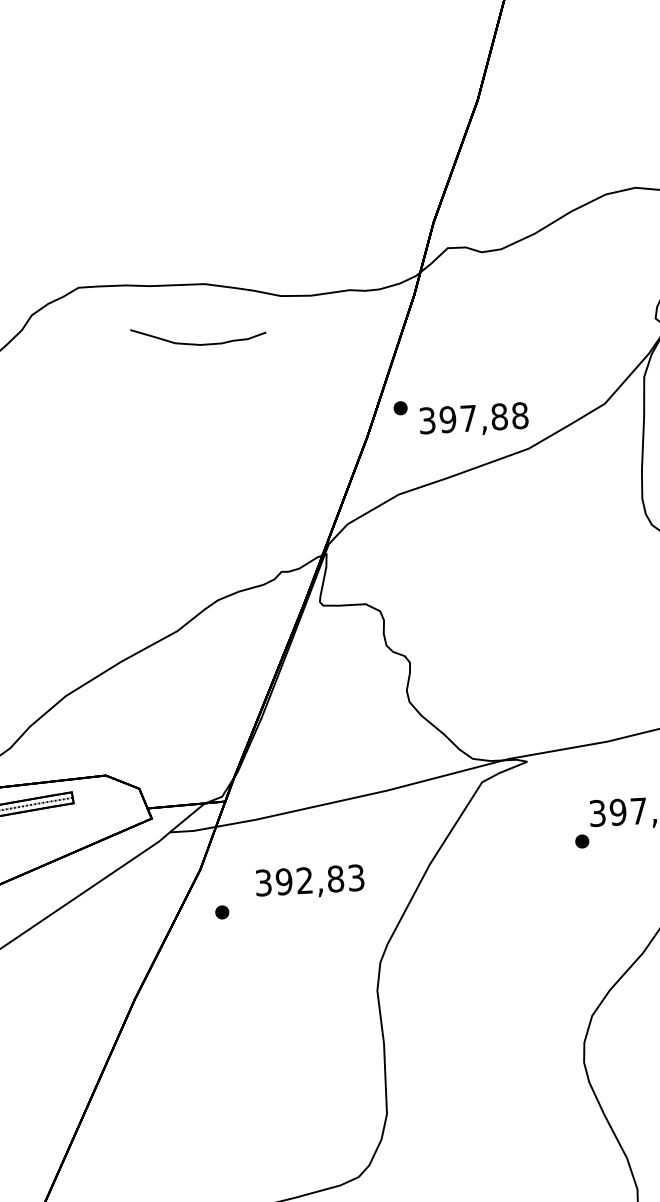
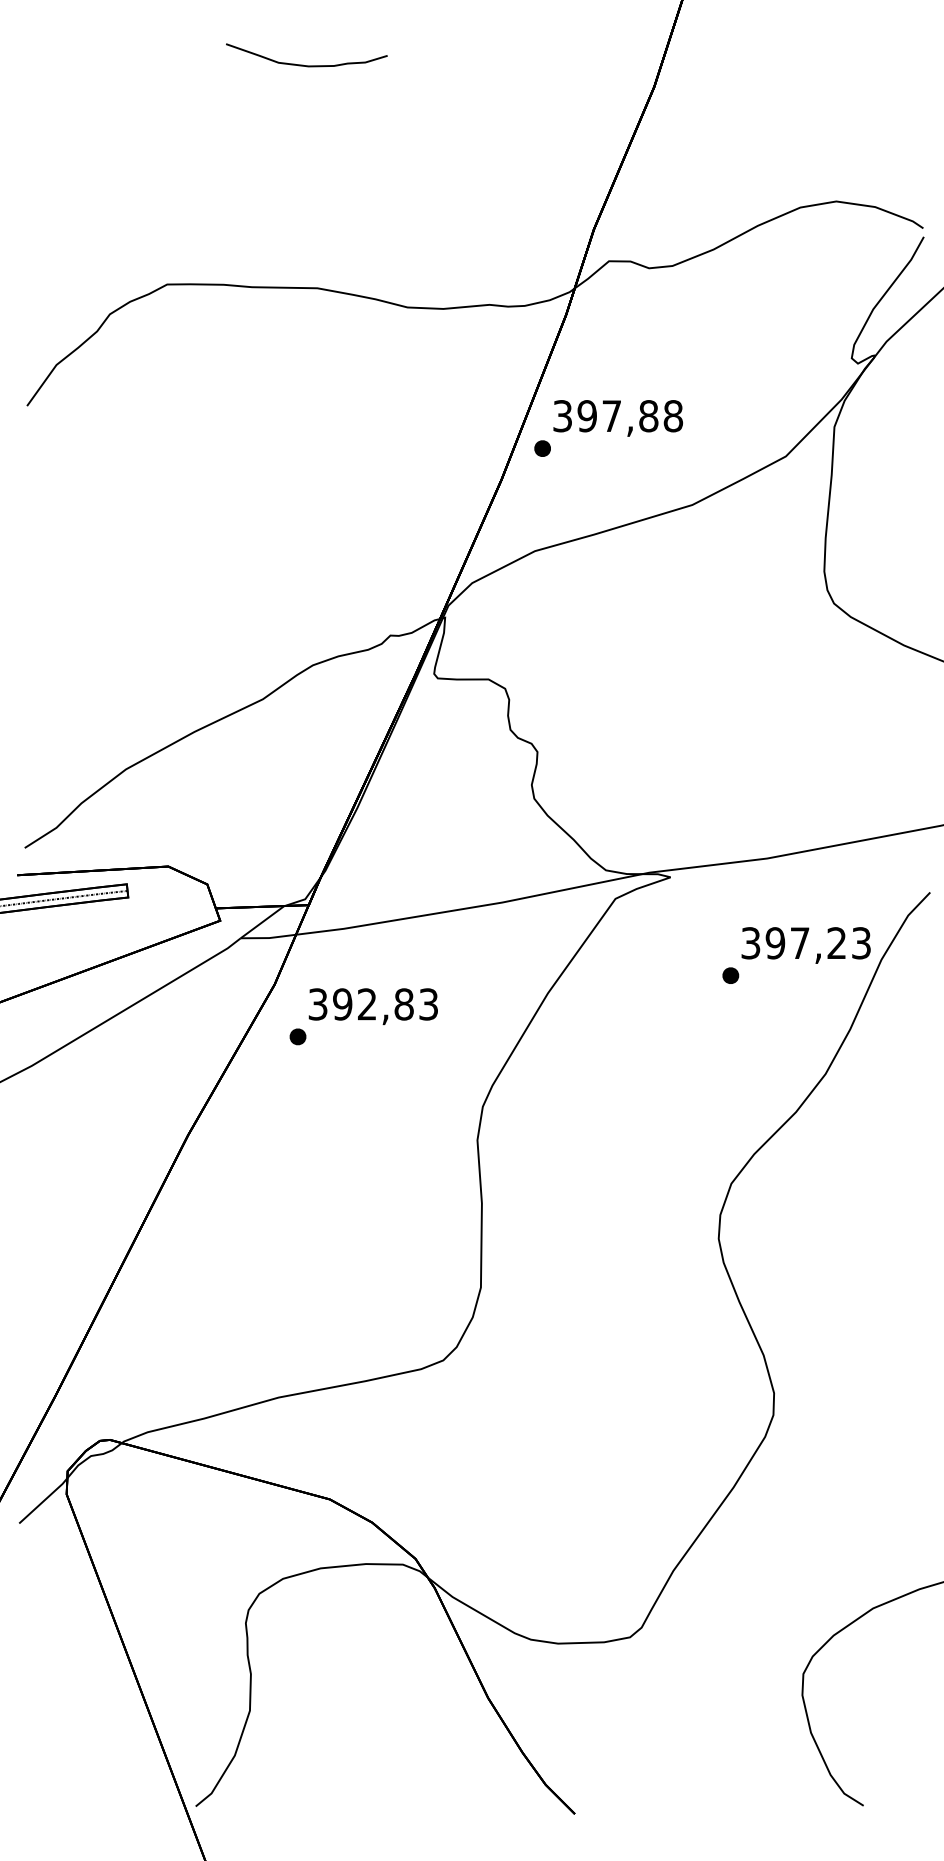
part: (196, 343) -> (303, 64), moved
text: (473, 420) -> (617, 418), moved
text: (309, 882) -> (372, 1006), moved

